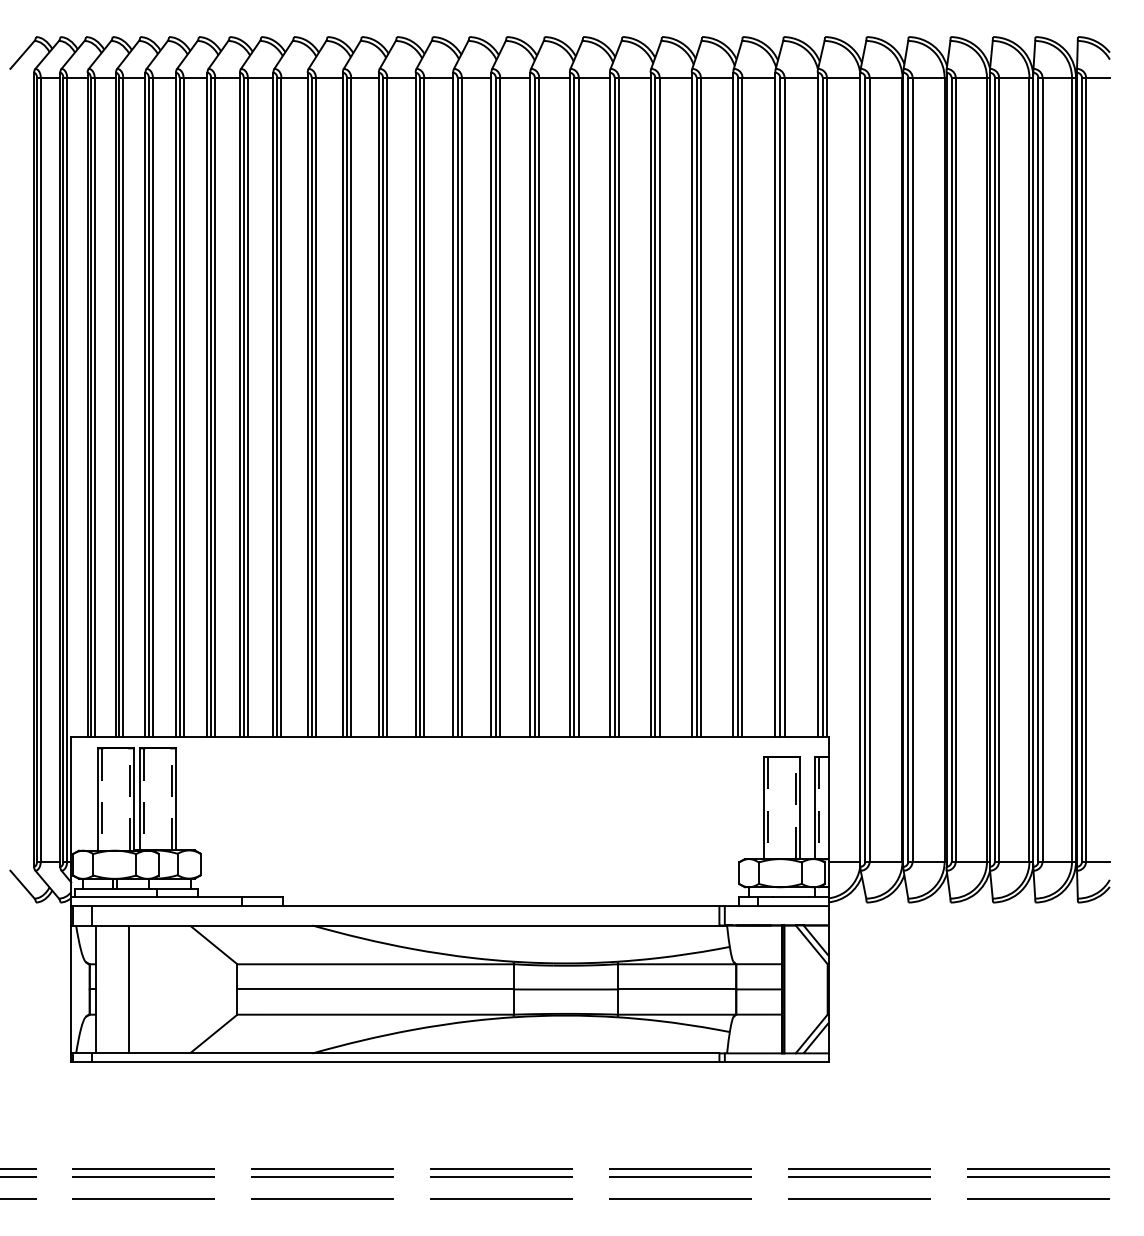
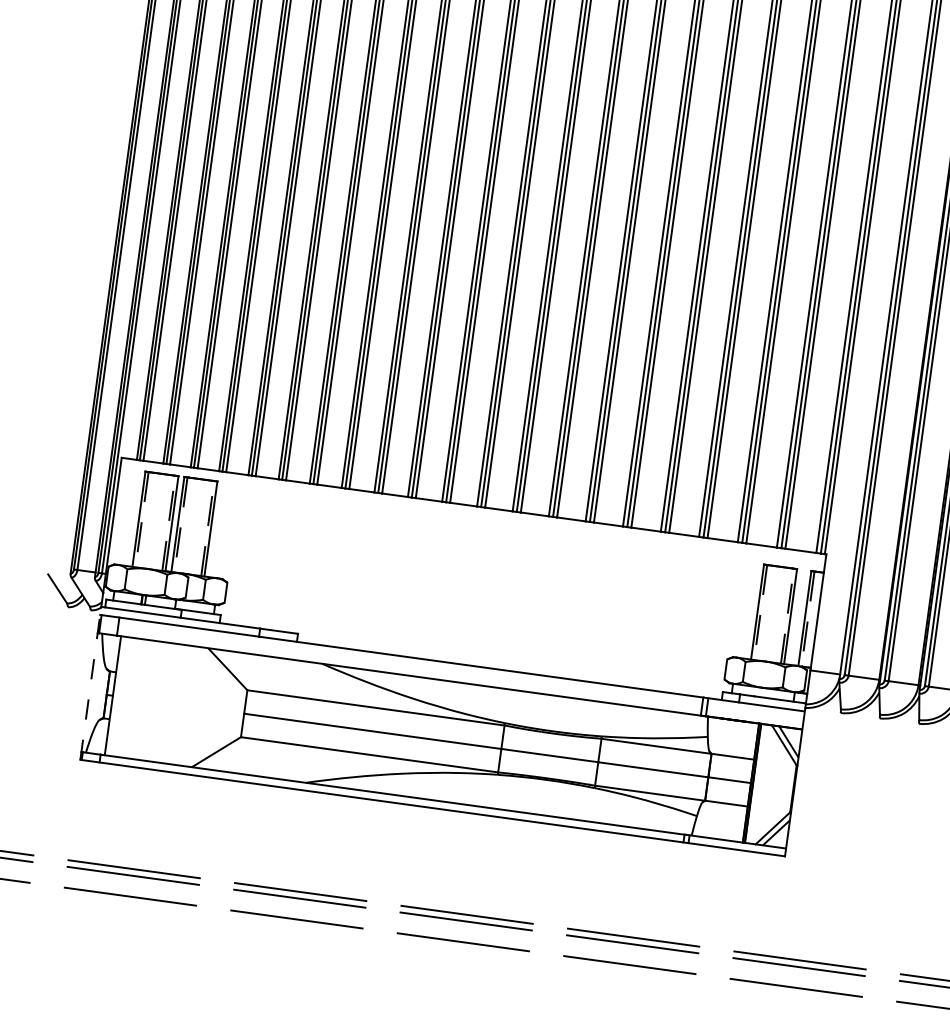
line: (71, 979) -> (91, 683), solid -> dashed
line: (129, 989) -> (143, 699), removed

